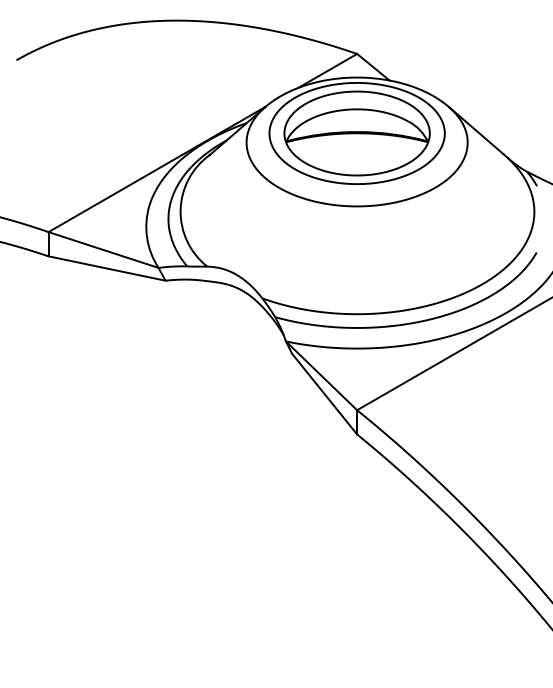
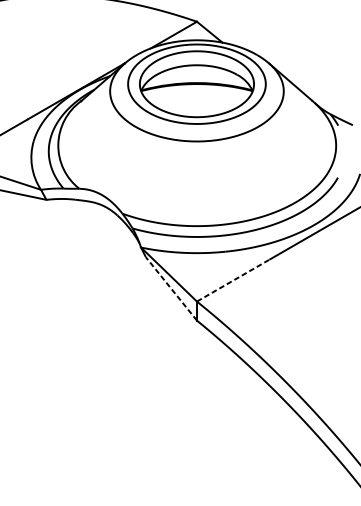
line: (403, 383) -> (233, 280), solid -> dashed
line: (324, 394) -> (171, 289), solid -> dashed

